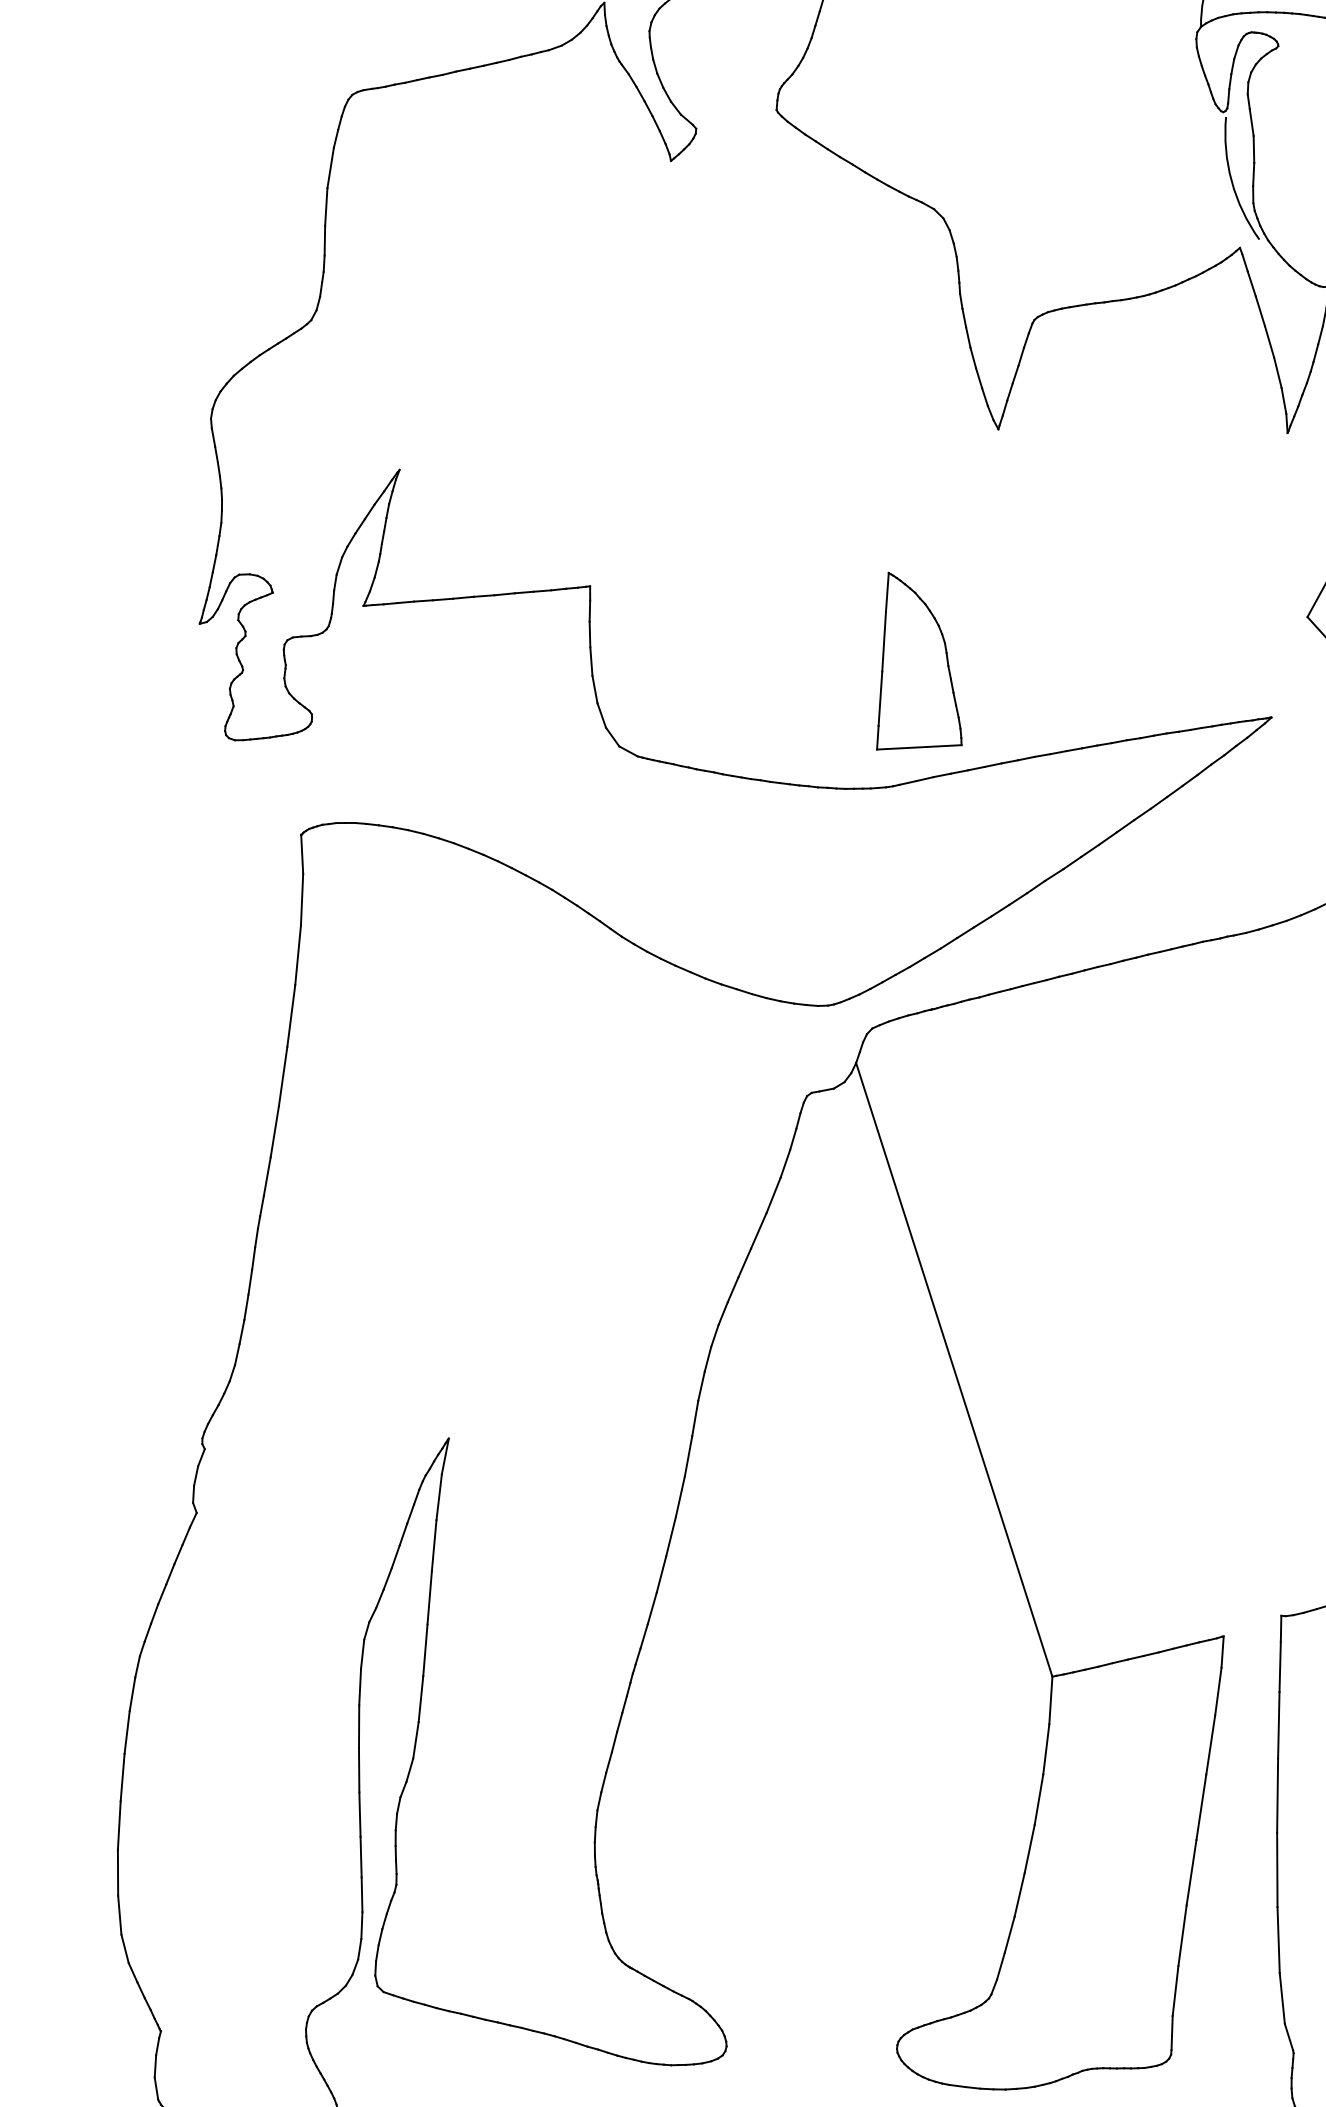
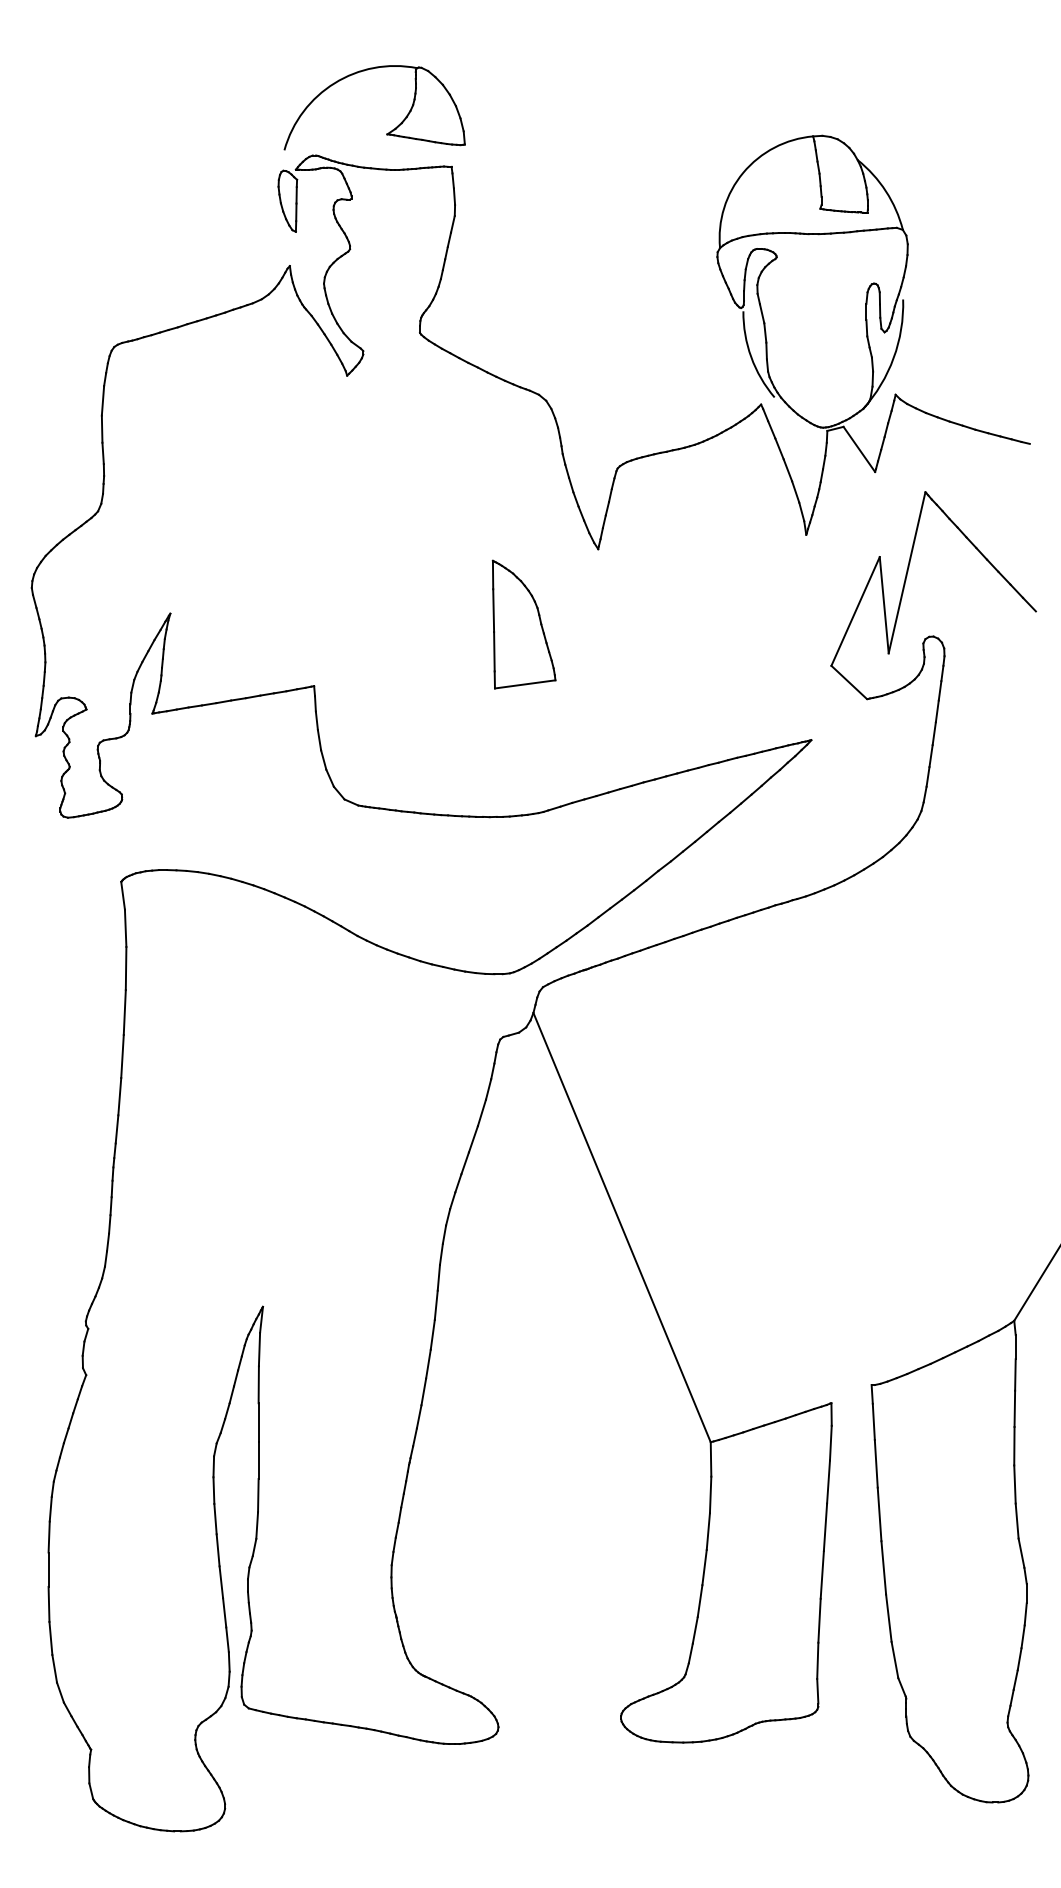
part: (923, 664) -> (523, 624), moved

